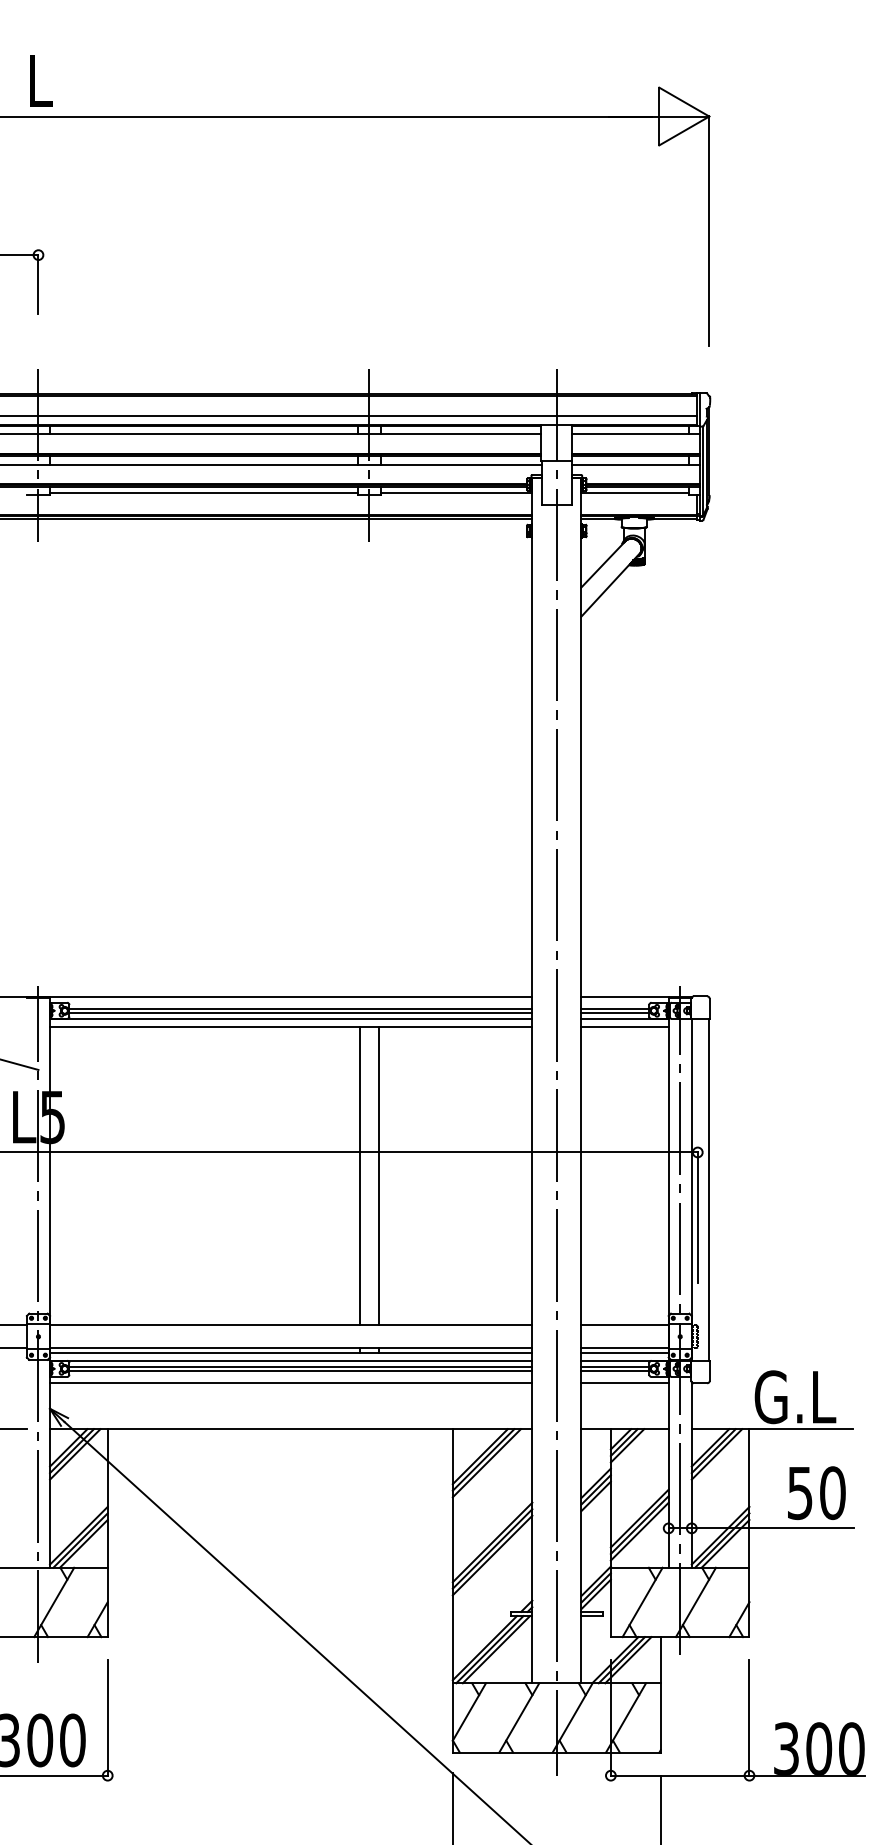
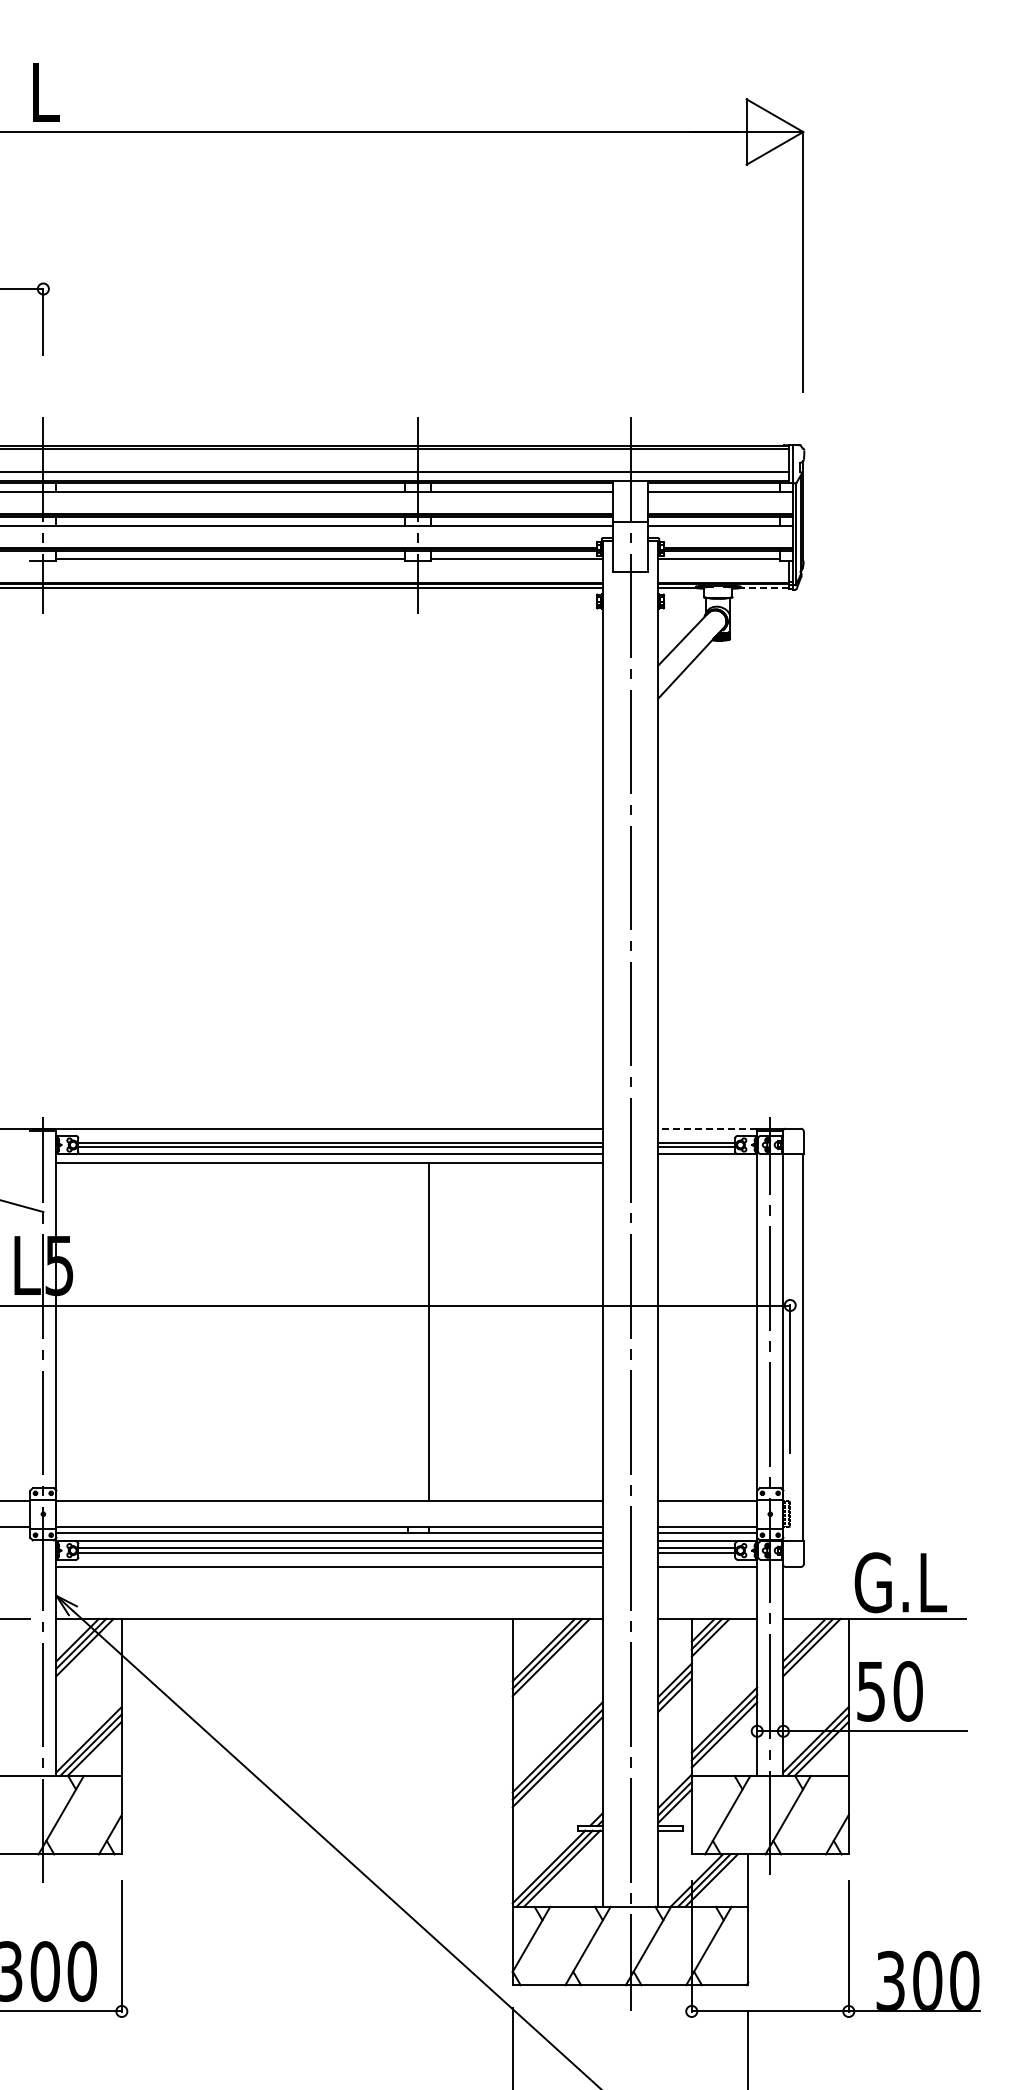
line: (675, 519) -> (764, 588), solid -> dashed
line: (624, 997) -> (707, 1129), solid -> dashed
line: (624, 1026) -> (707, 1162), removed
line: (359, 1175) -> (407, 1331), removed
text: (816, 1493) -> (889, 1691), moved

